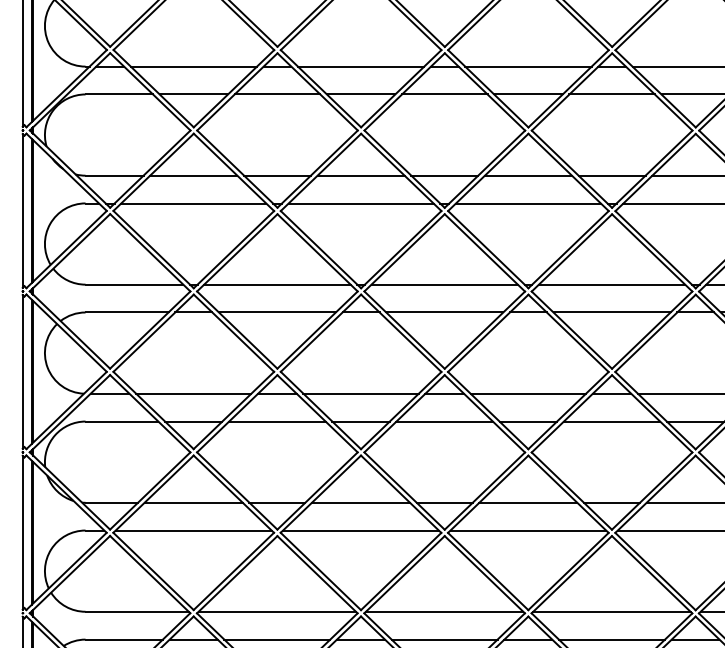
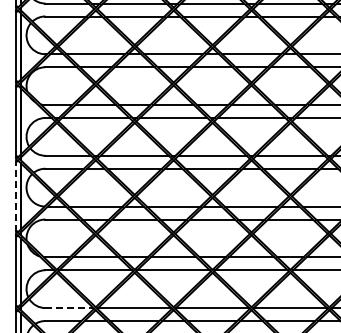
line: (23, 372) -> (16, 196), solid -> dashed
line: (137, 612) -> (69, 308), solid -> dashed

